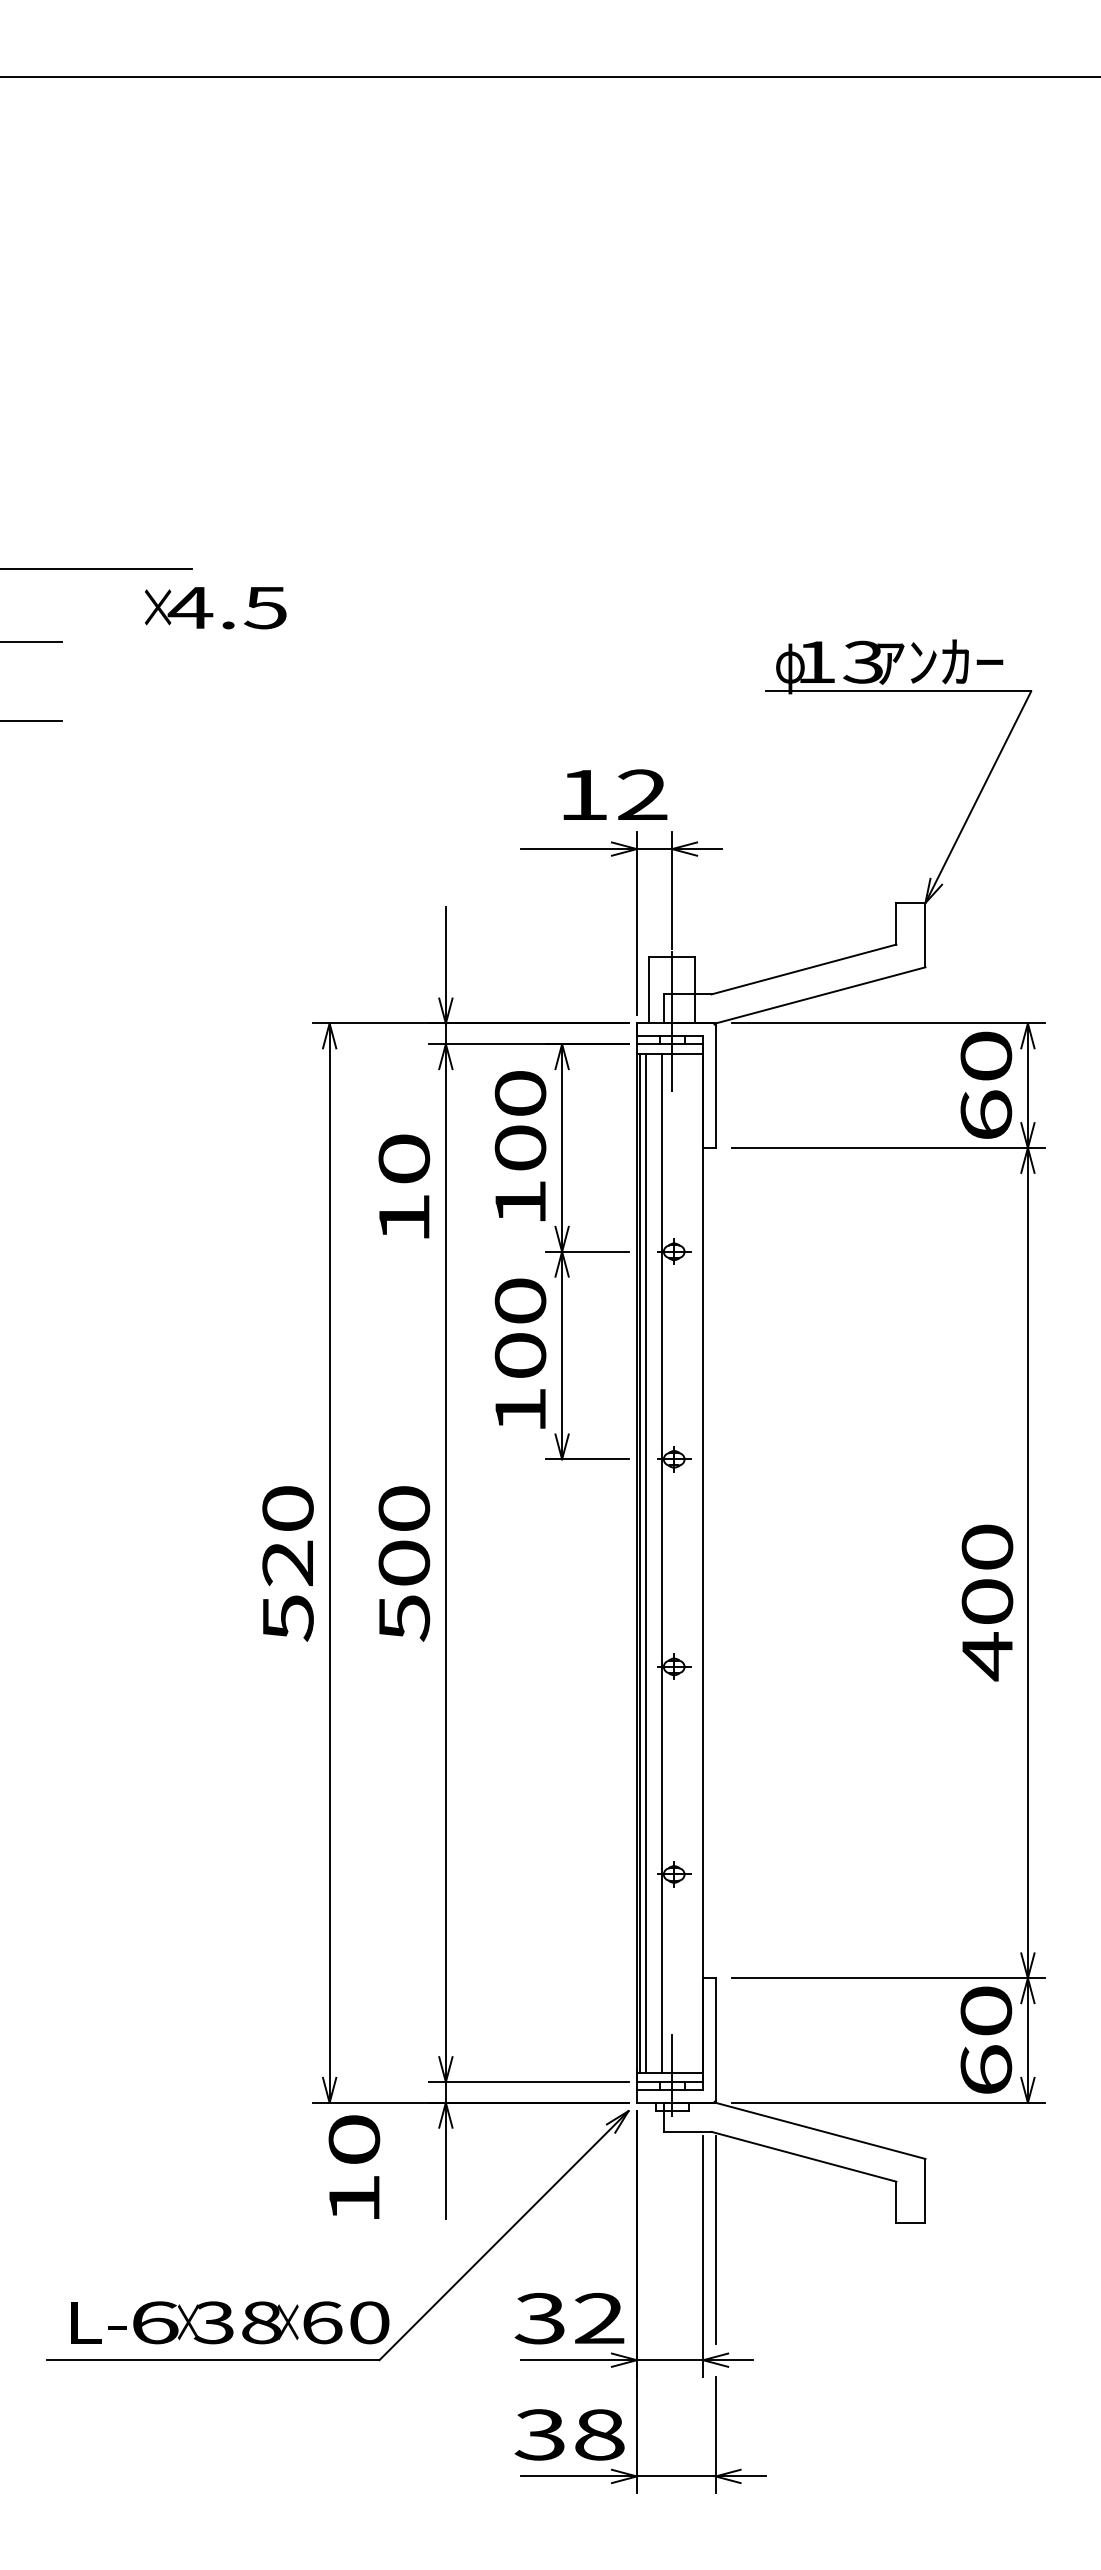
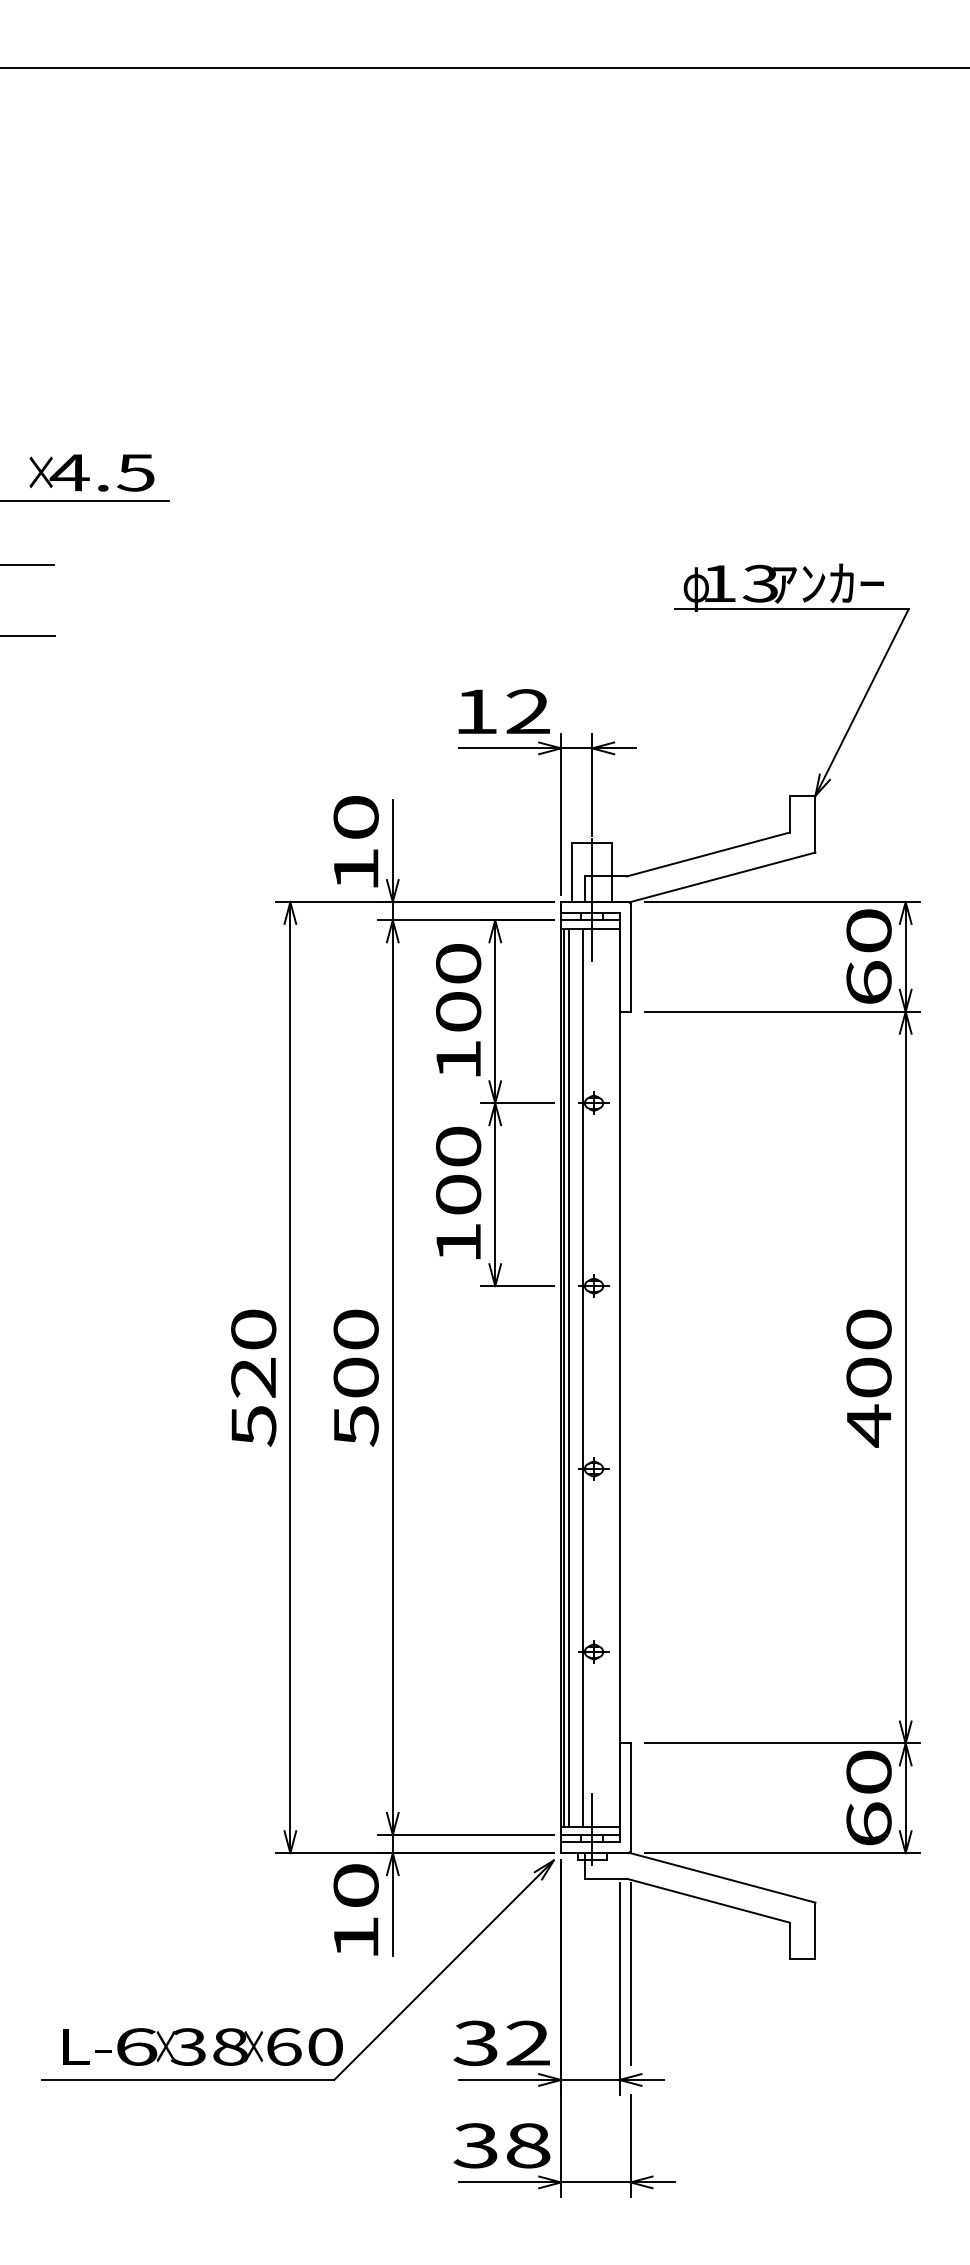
text: (215, 607) -> (91, 472), moved
text: (614, 794) -> (503, 711), moved
text: (403, 1186) -> (355, 841), moved
text: (986, 1602) -> (868, 1378), moved
text: (353, 2166) -> (355, 1909), moved

